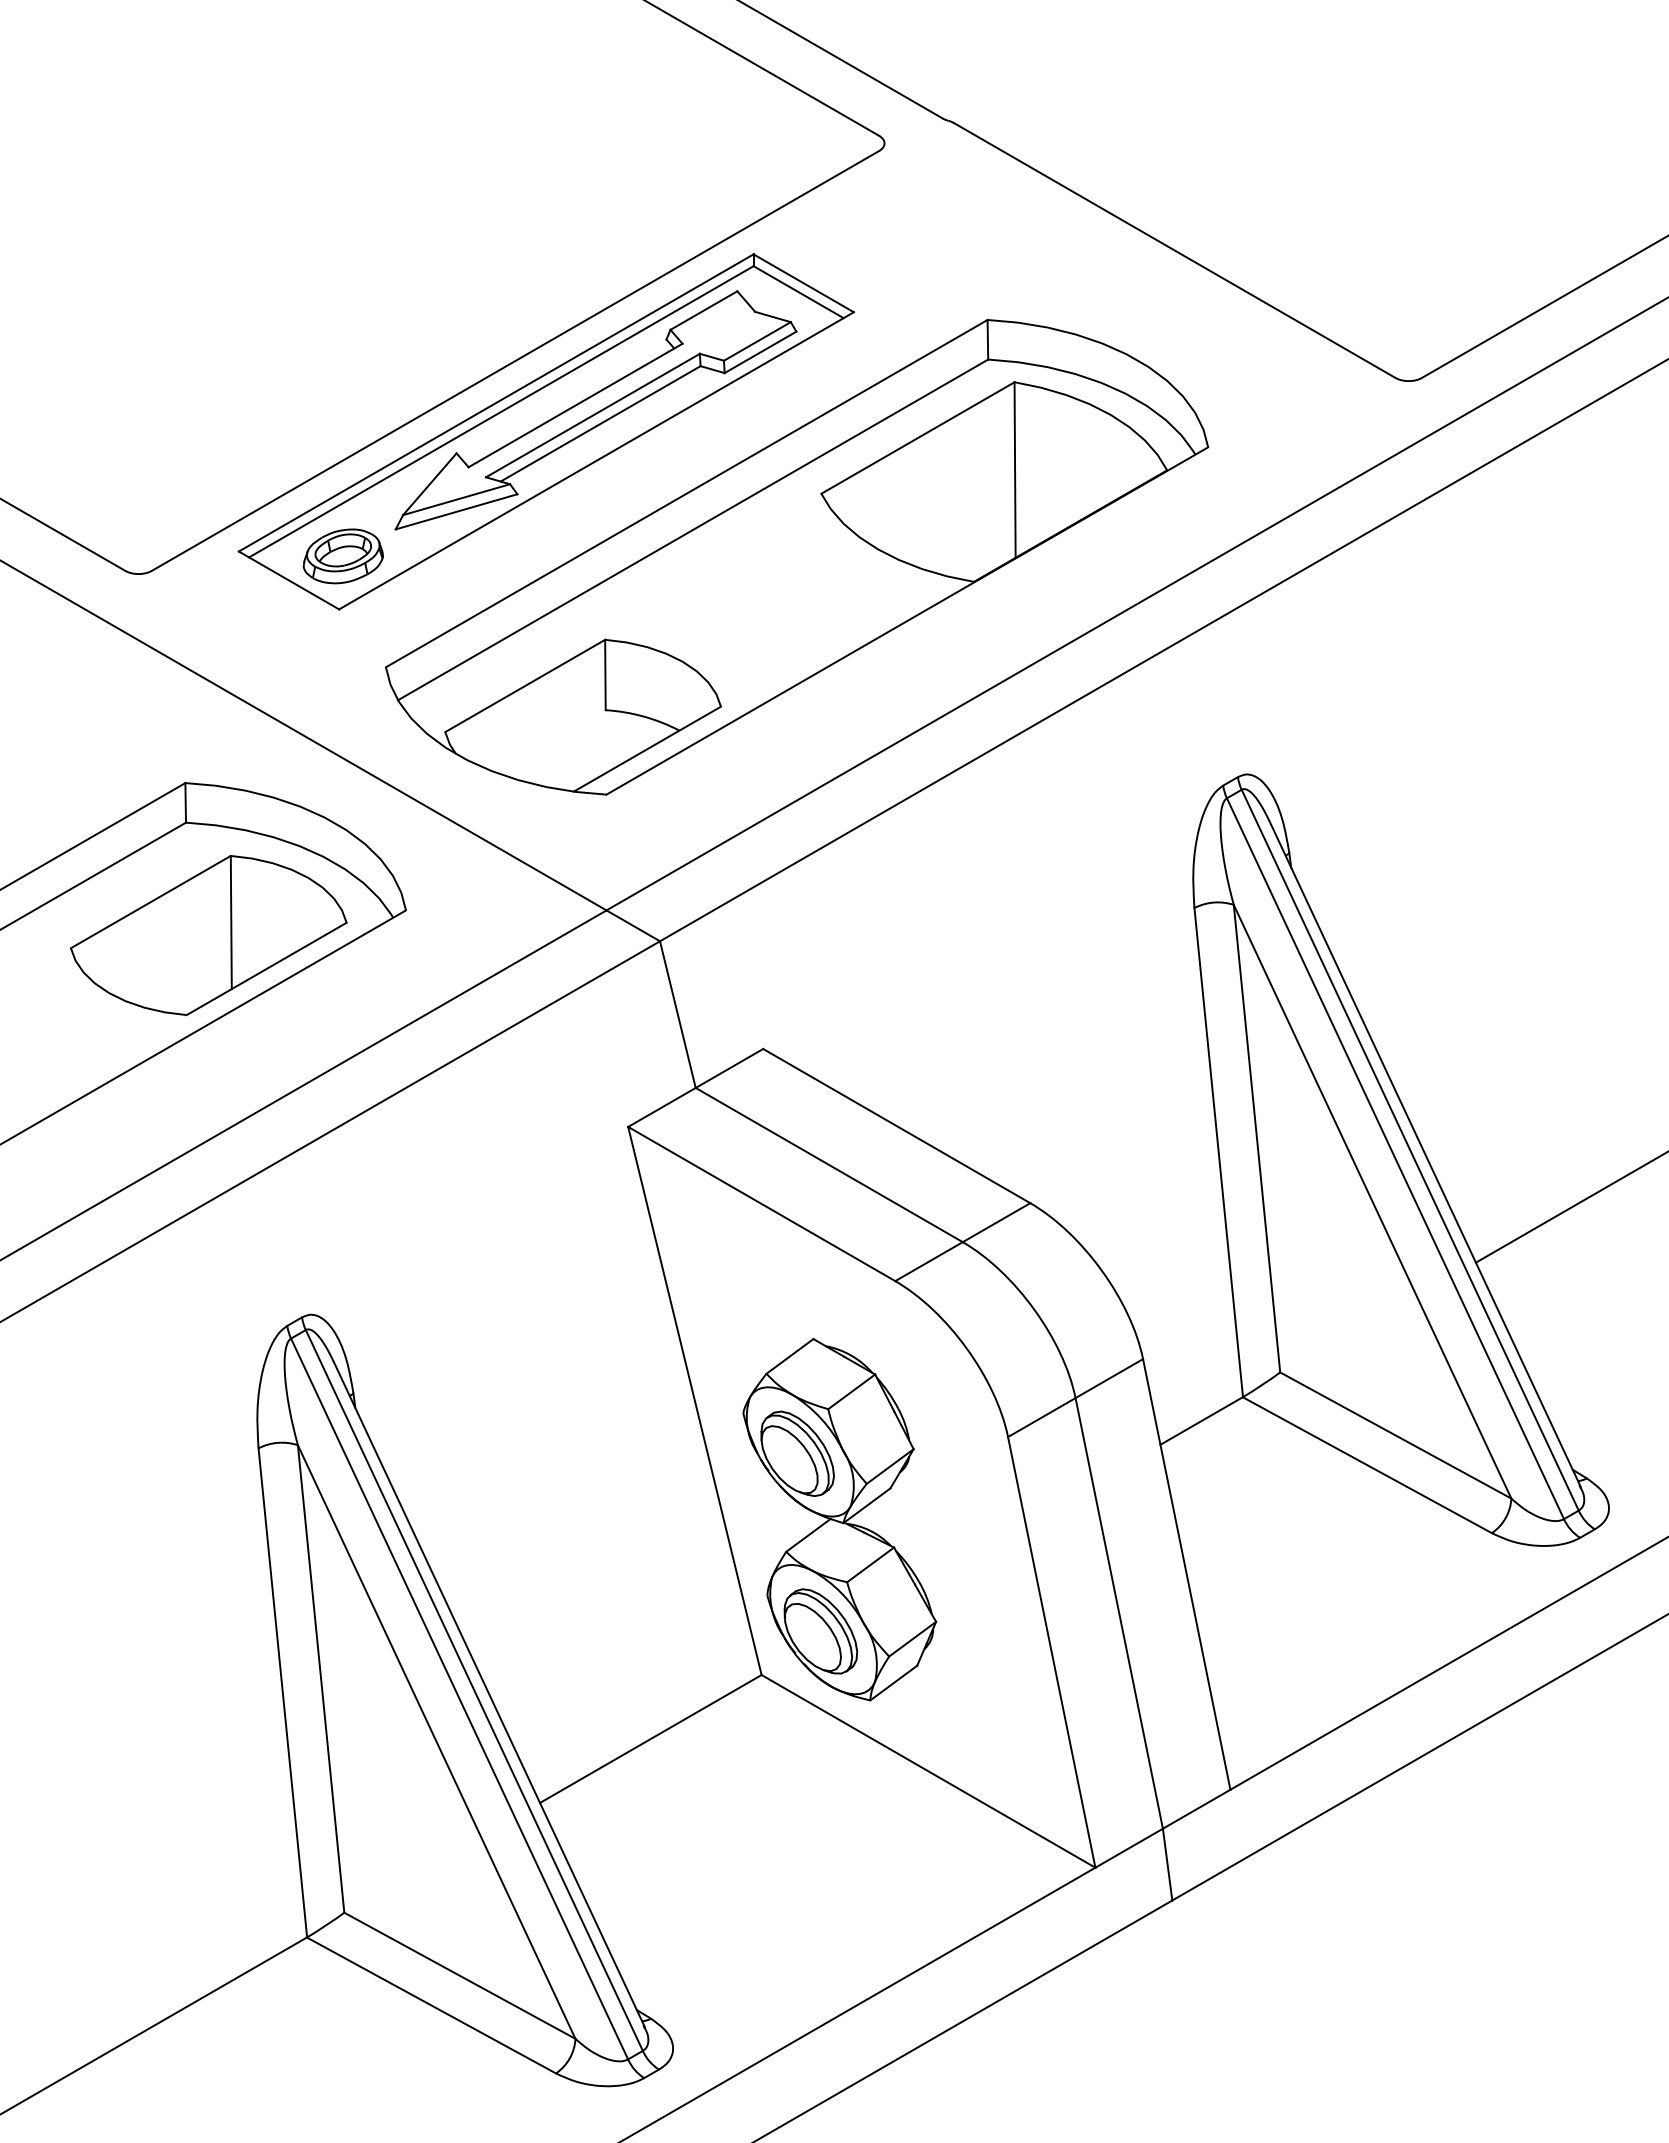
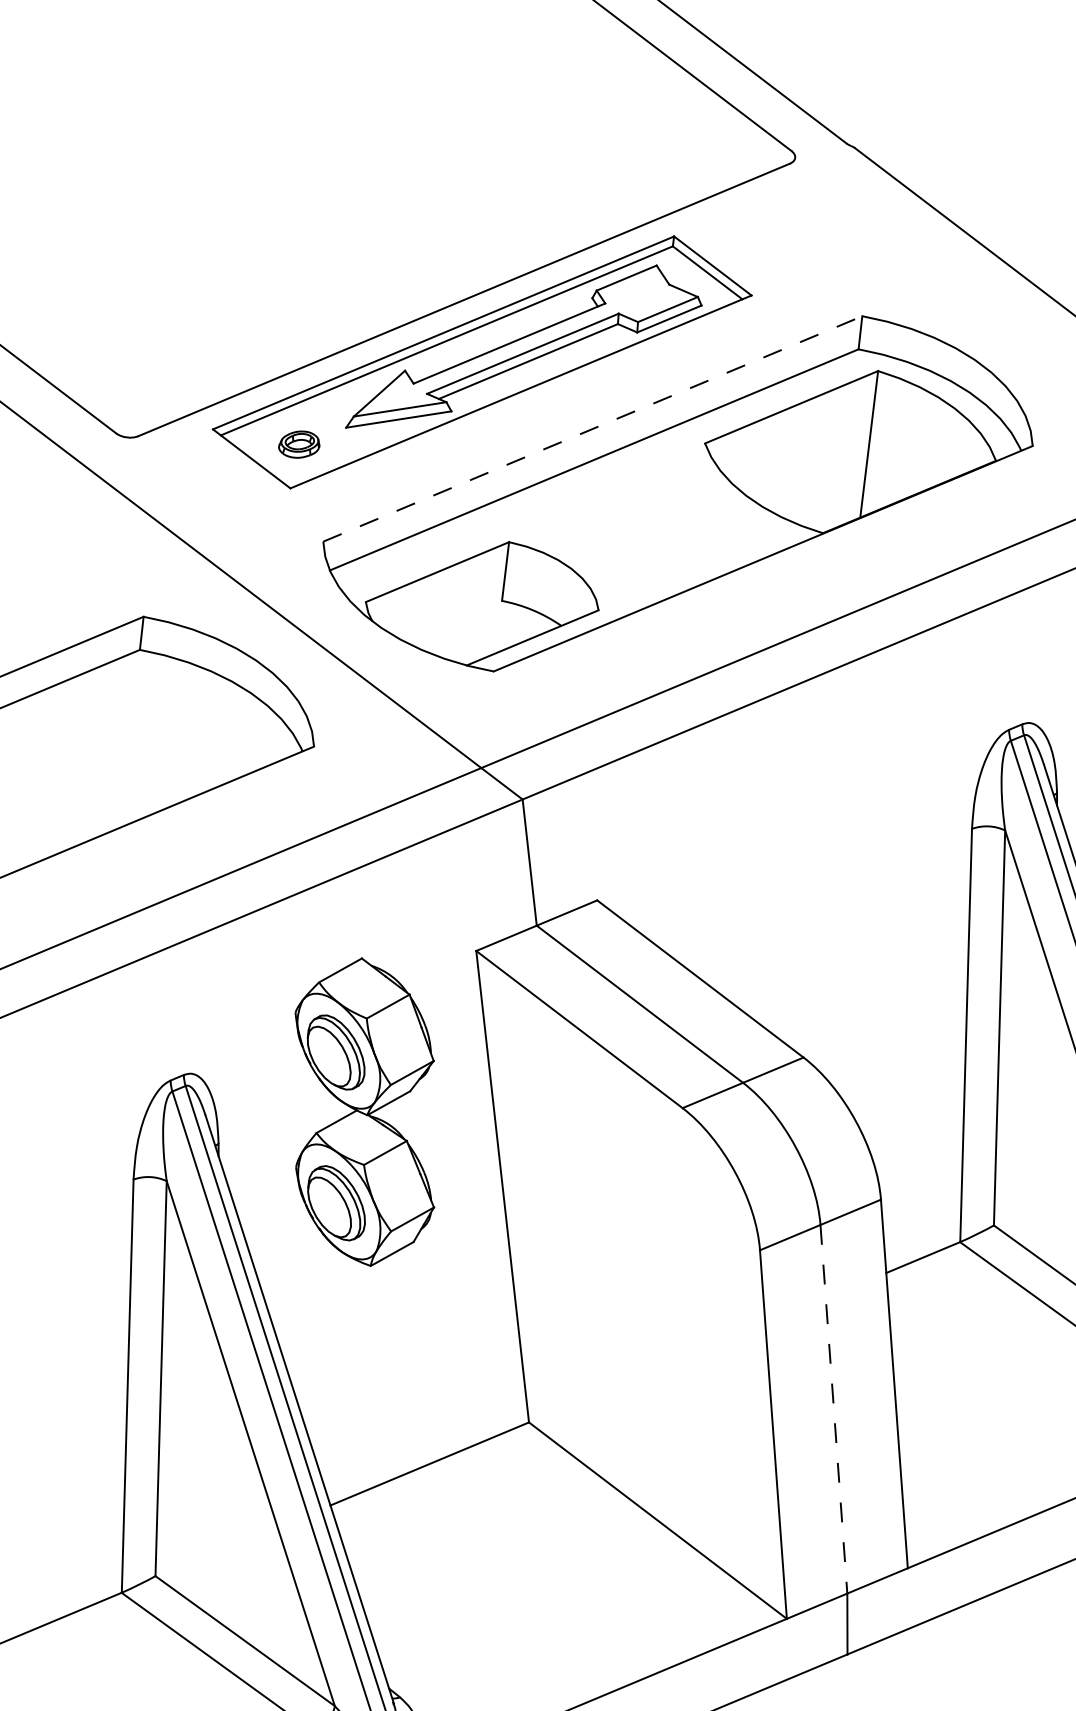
line: (687, 493) -> (593, 428), solid -> dashed
part: (342, 556) -> (298, 444), size x0.6
part: (208, 935) -> (146, 746), removed
part: (839, 1519) -> (364, 1111), moved
line: (1119, 1613) -> (834, 1409), solid -> dashed

